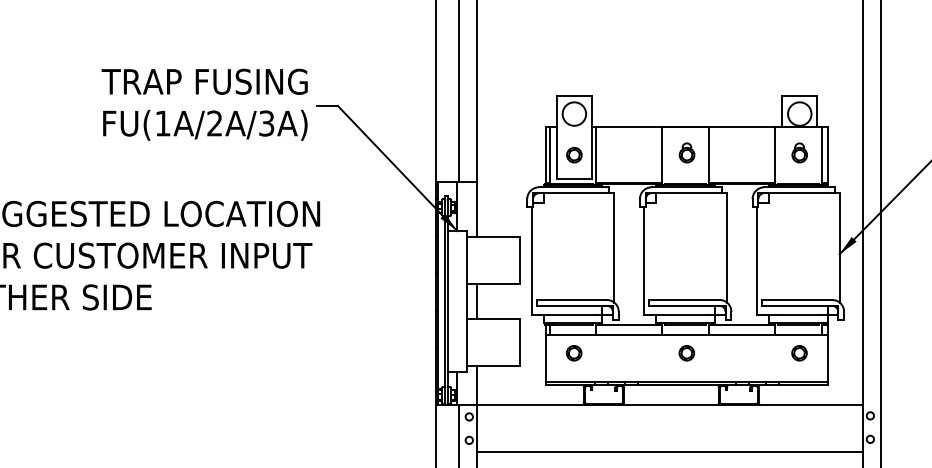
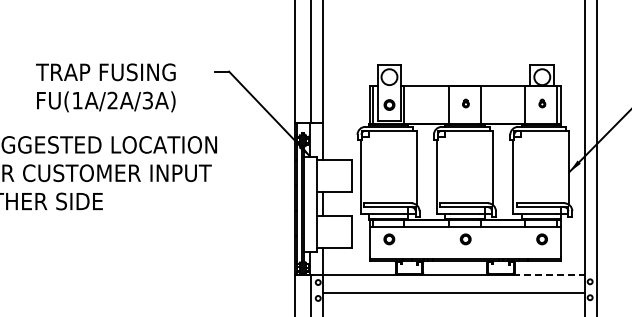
text: (204, 104) -> (105, 87), moved
part: (686, 152) -> (465, 103), size x0.6
part: (800, 152) -> (542, 103), size x0.6
line: (810, 405) -> (549, 274), solid -> dashed
line: (670, 452) -> (454, 293), moved

